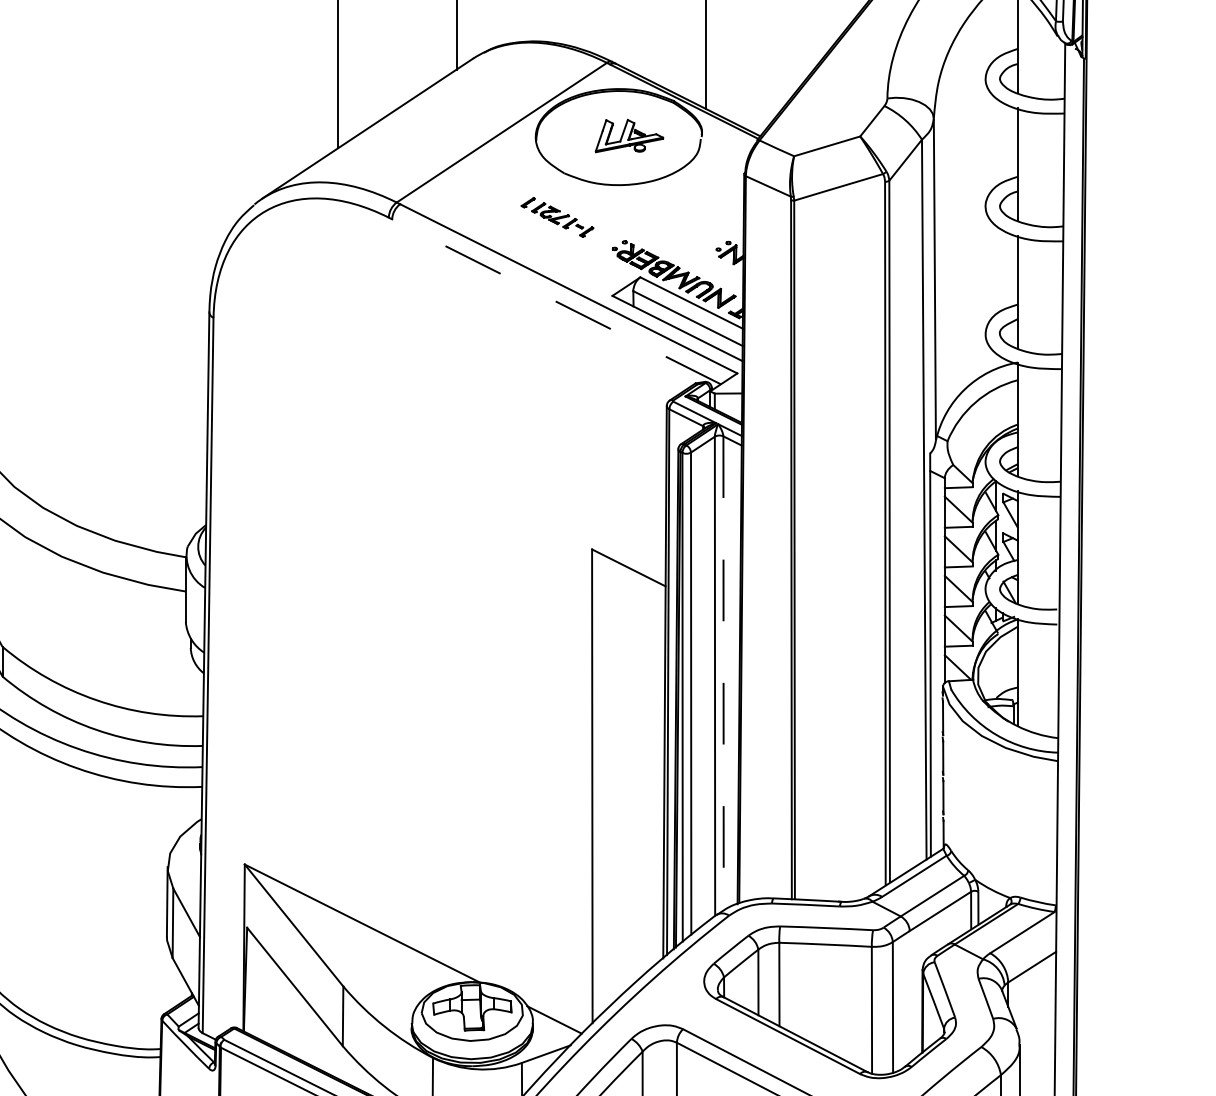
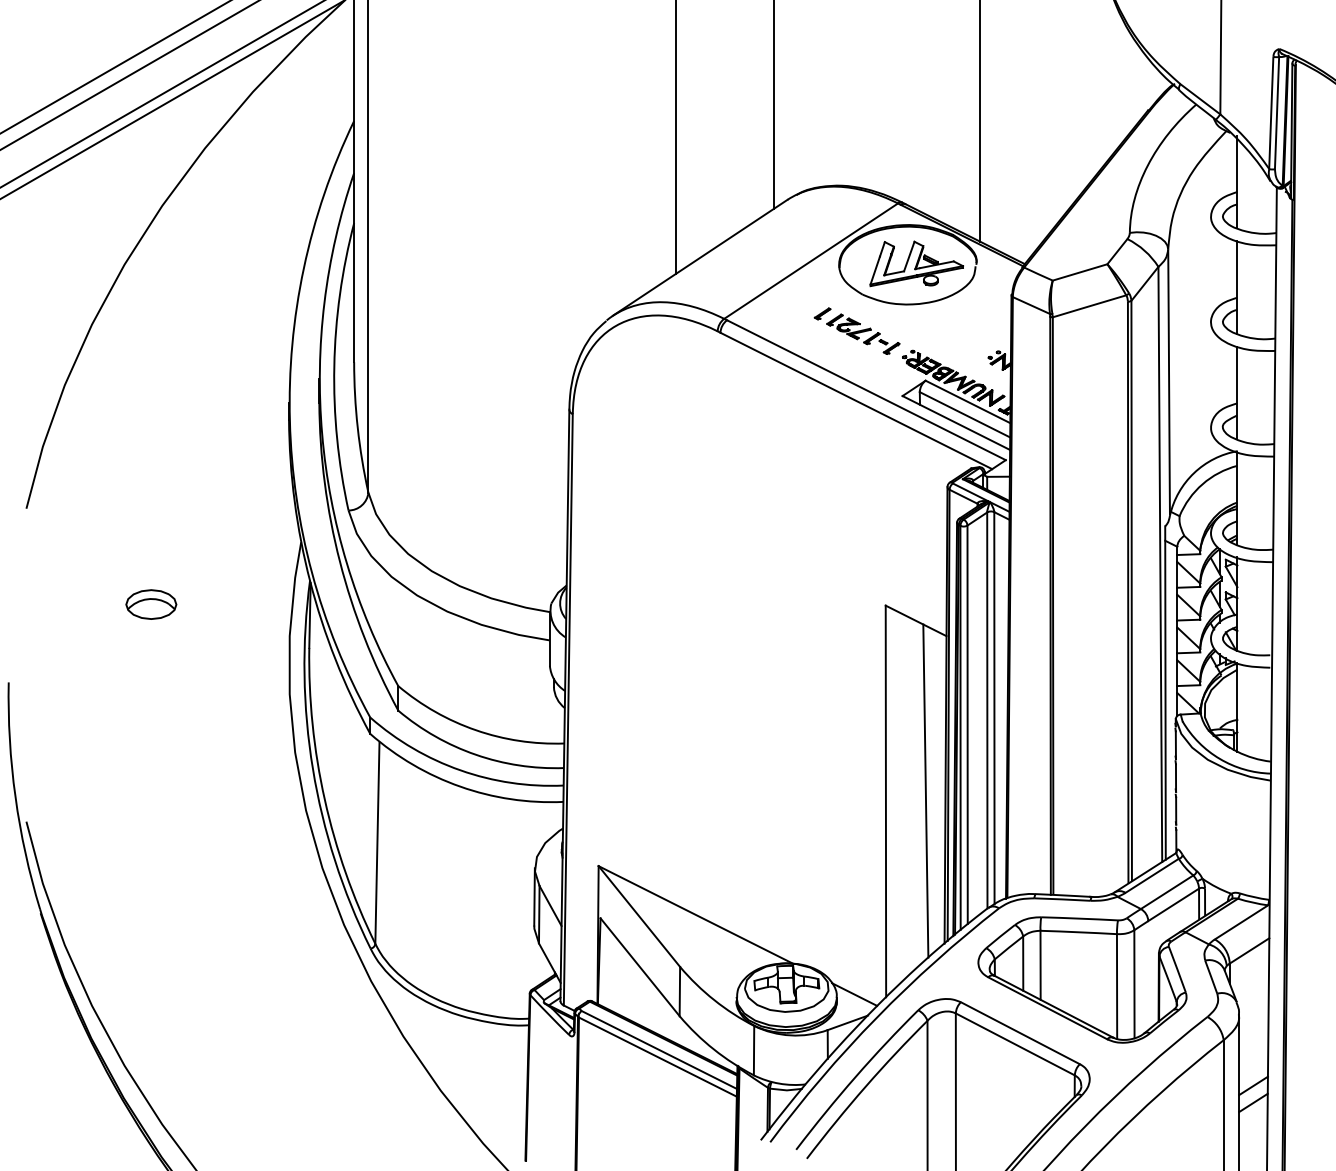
part: (629, 135) -> (916, 263), size x1.67
part: (556, 216) -> (856, 330), size x1.43
line: (555, 301) -> (855, 400), dashed -> solid
line: (723, 673) -> (994, 708), dashed -> solid
line: (640, 773) -> (925, 790), added

